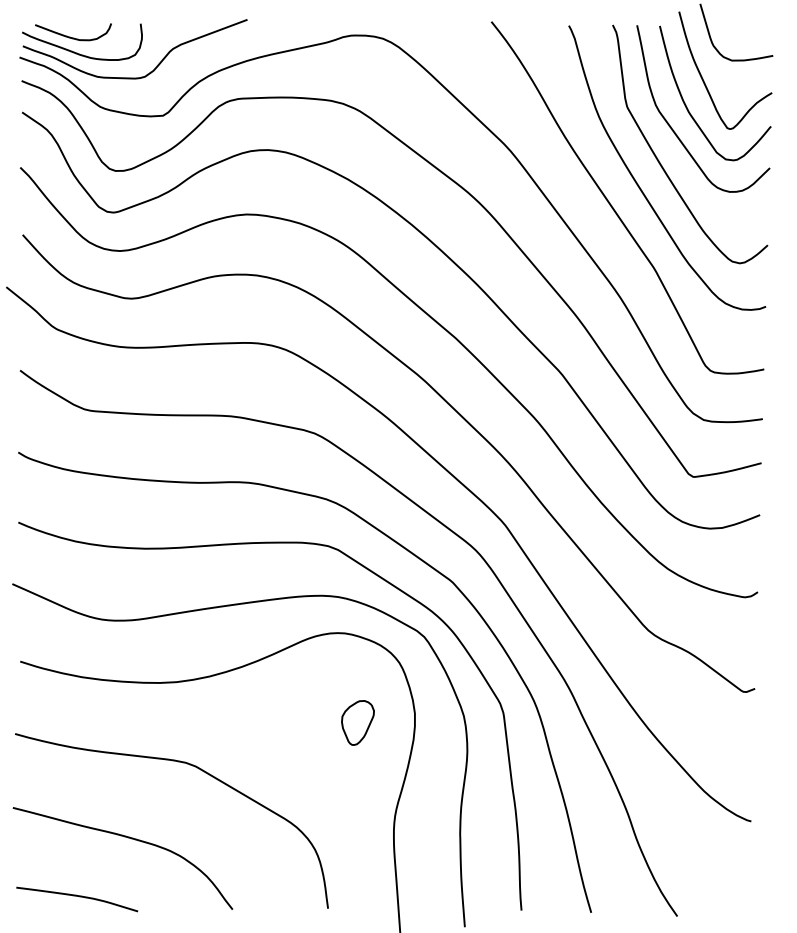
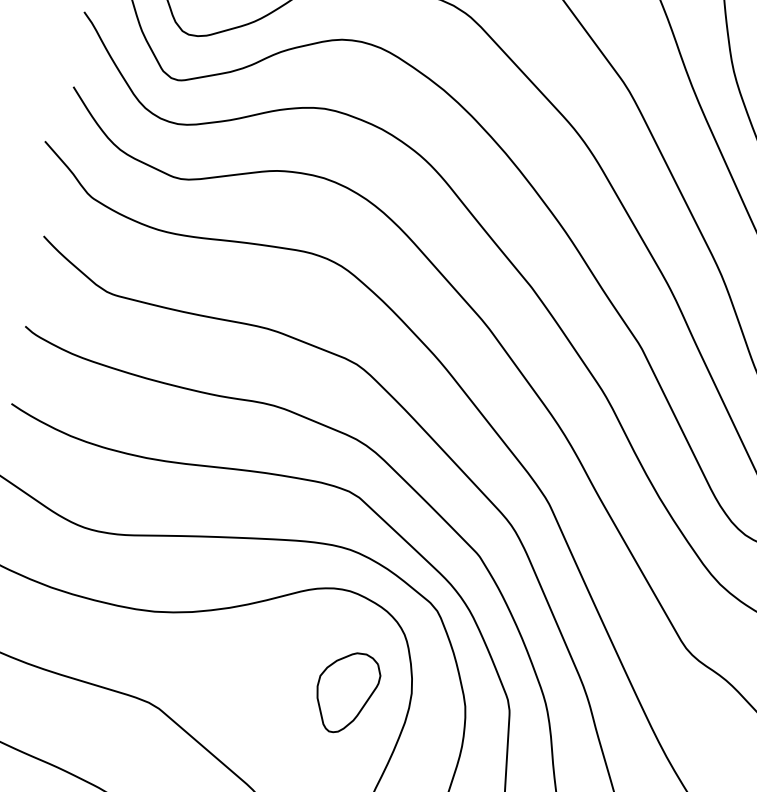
part: (357, 722) -> (346, 692), size x1.67

